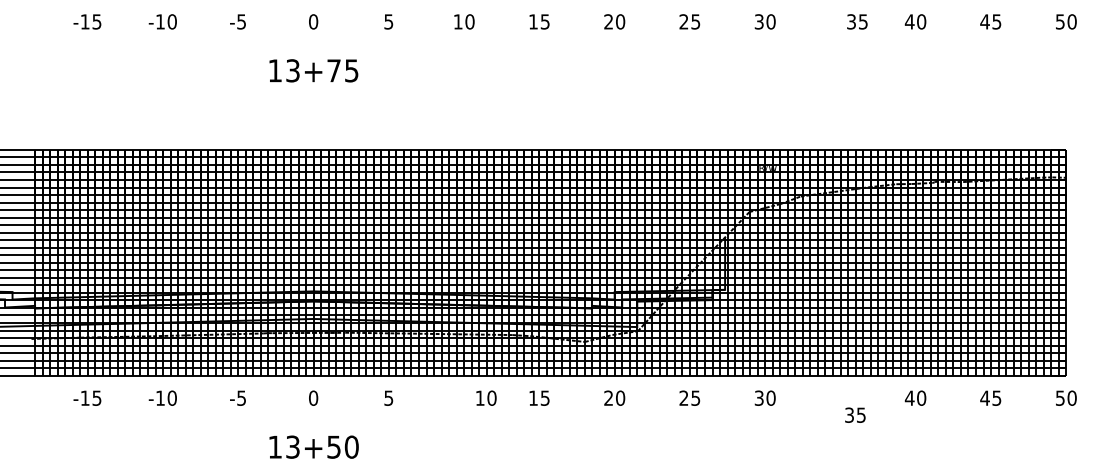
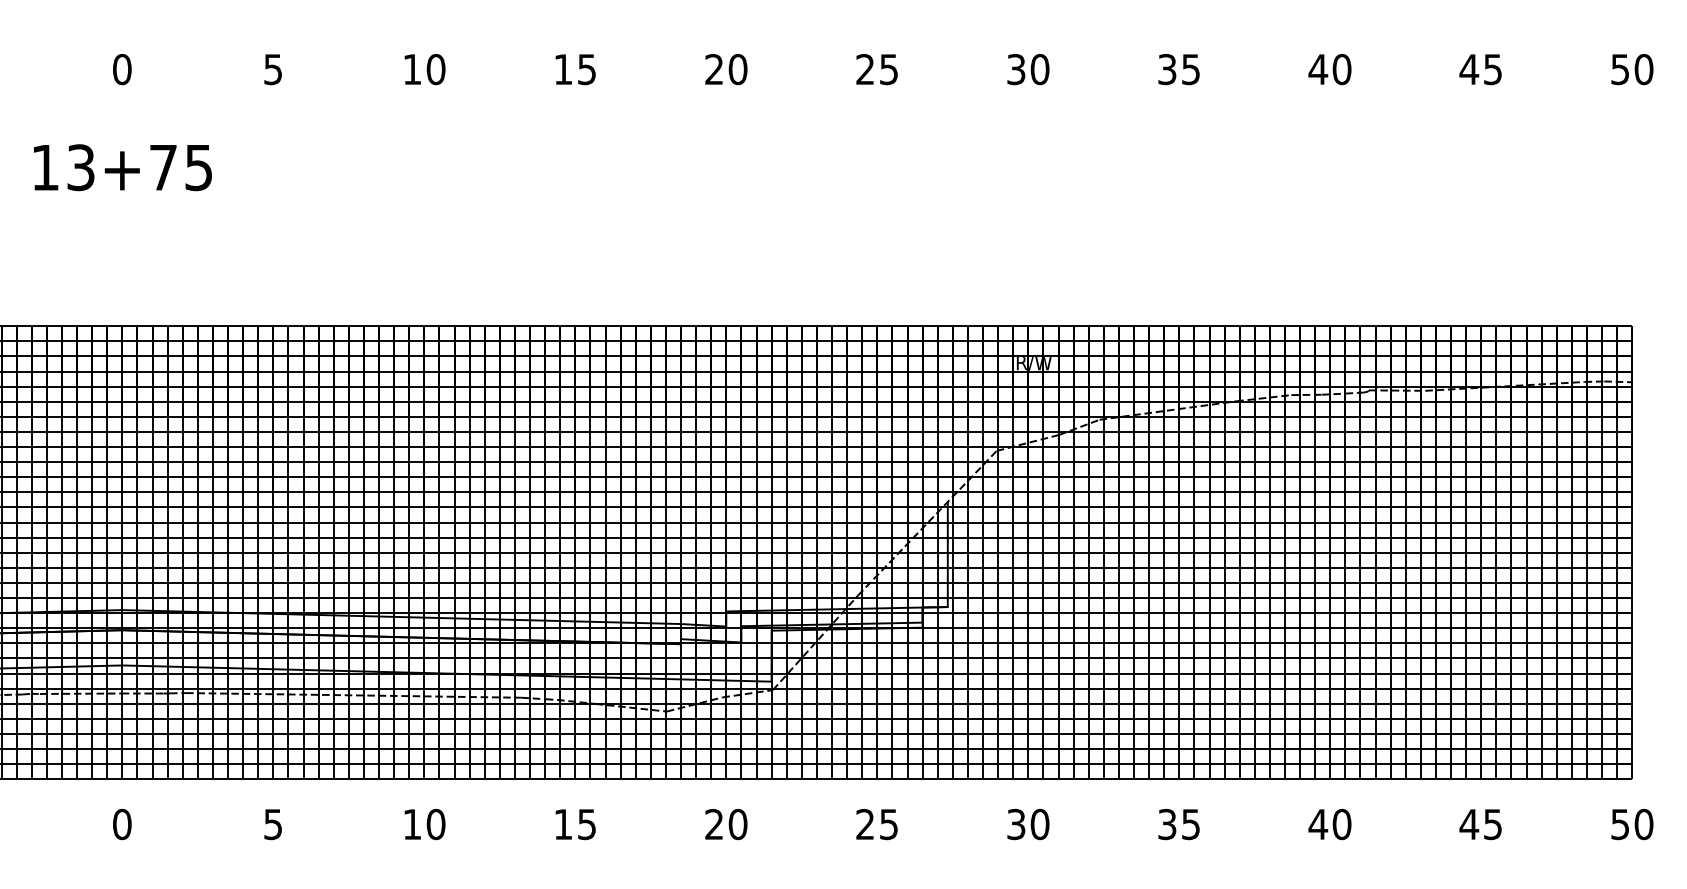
text: (857, 21) -> (1179, 68), moved
text: (486, 397) -> (425, 822), moved
text: (855, 414) -> (1179, 822), moved

